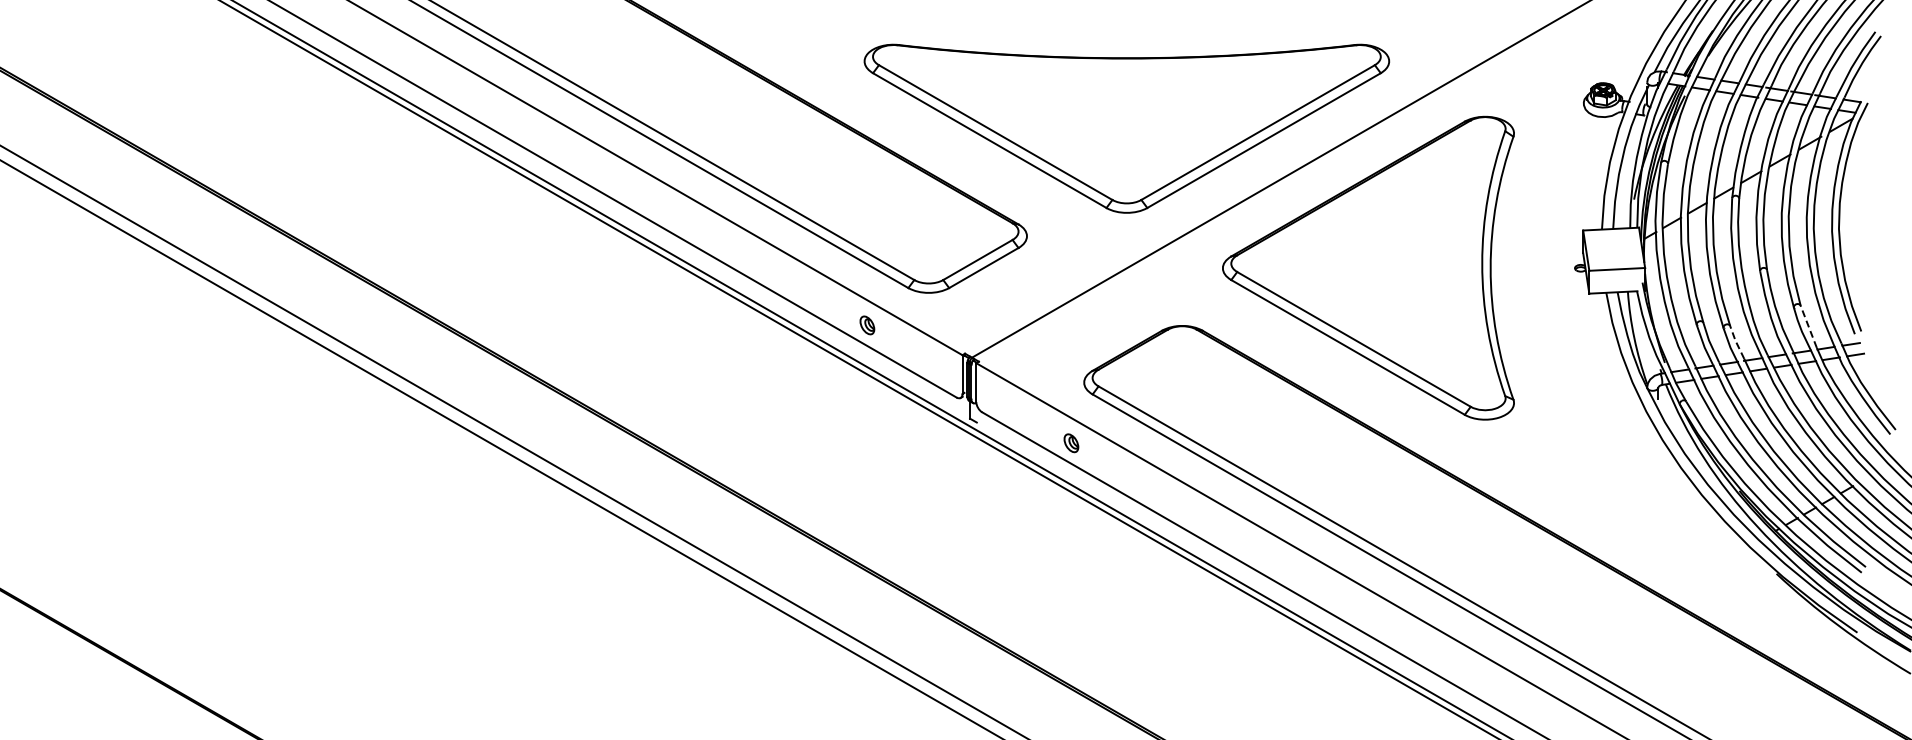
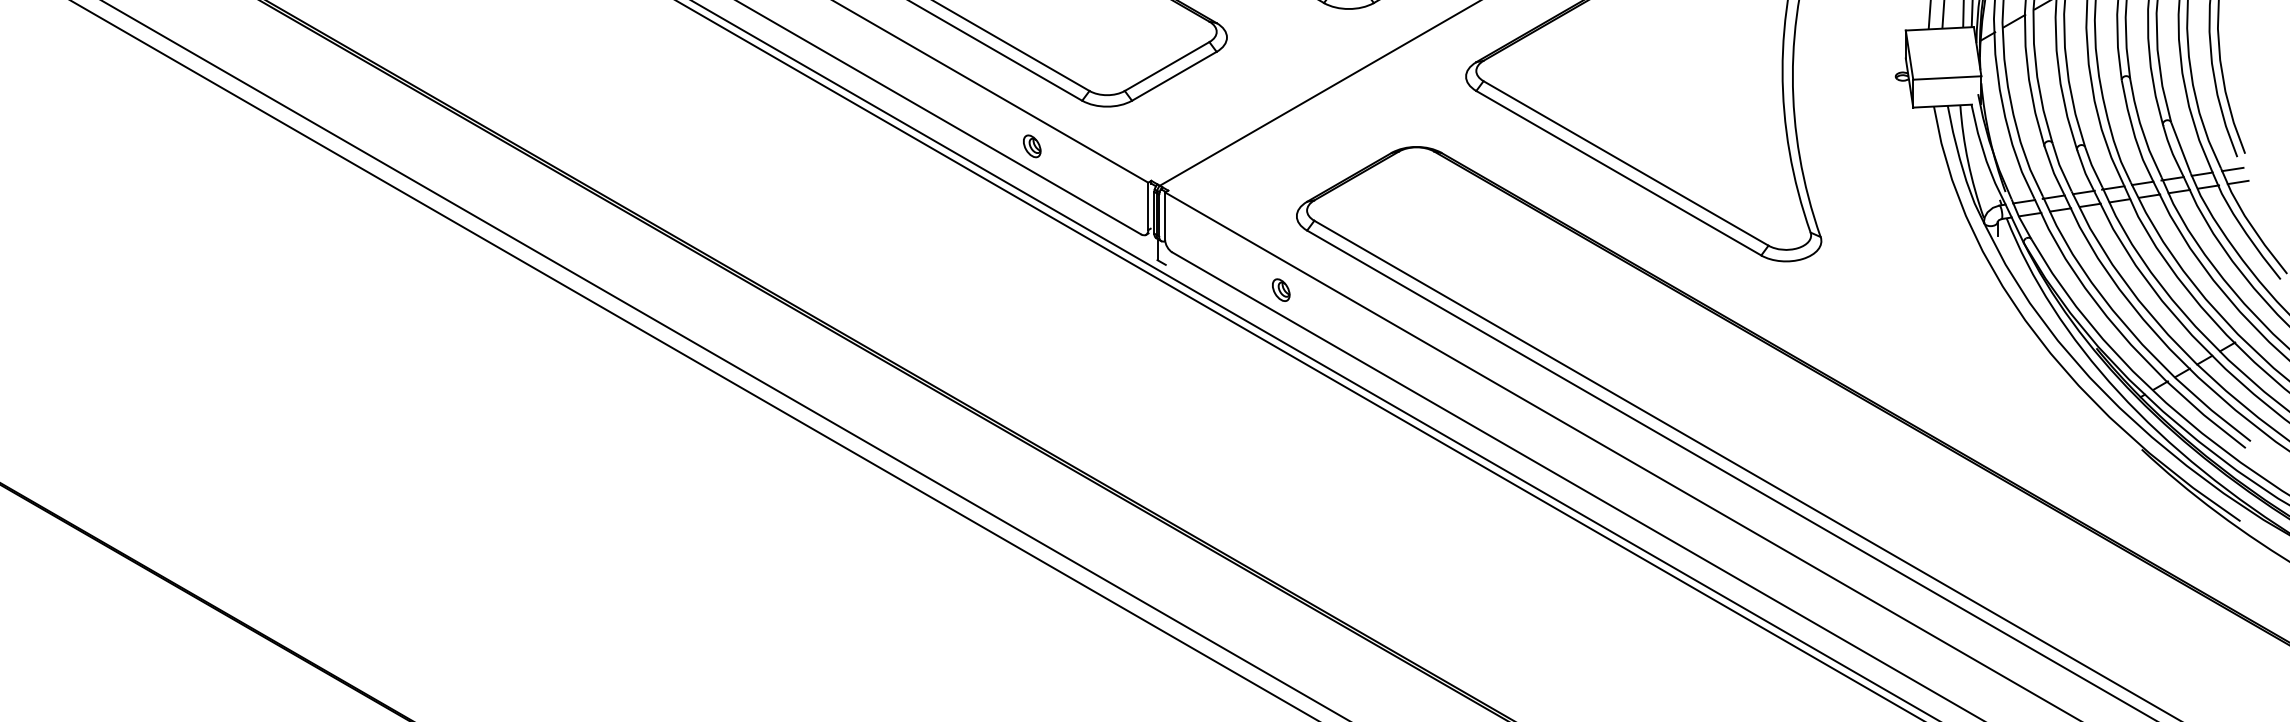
line: (1808, 326) -> (2180, 147), dashed -> solid
line: (1736, 342) -> (2092, 167), dashed -> solid

